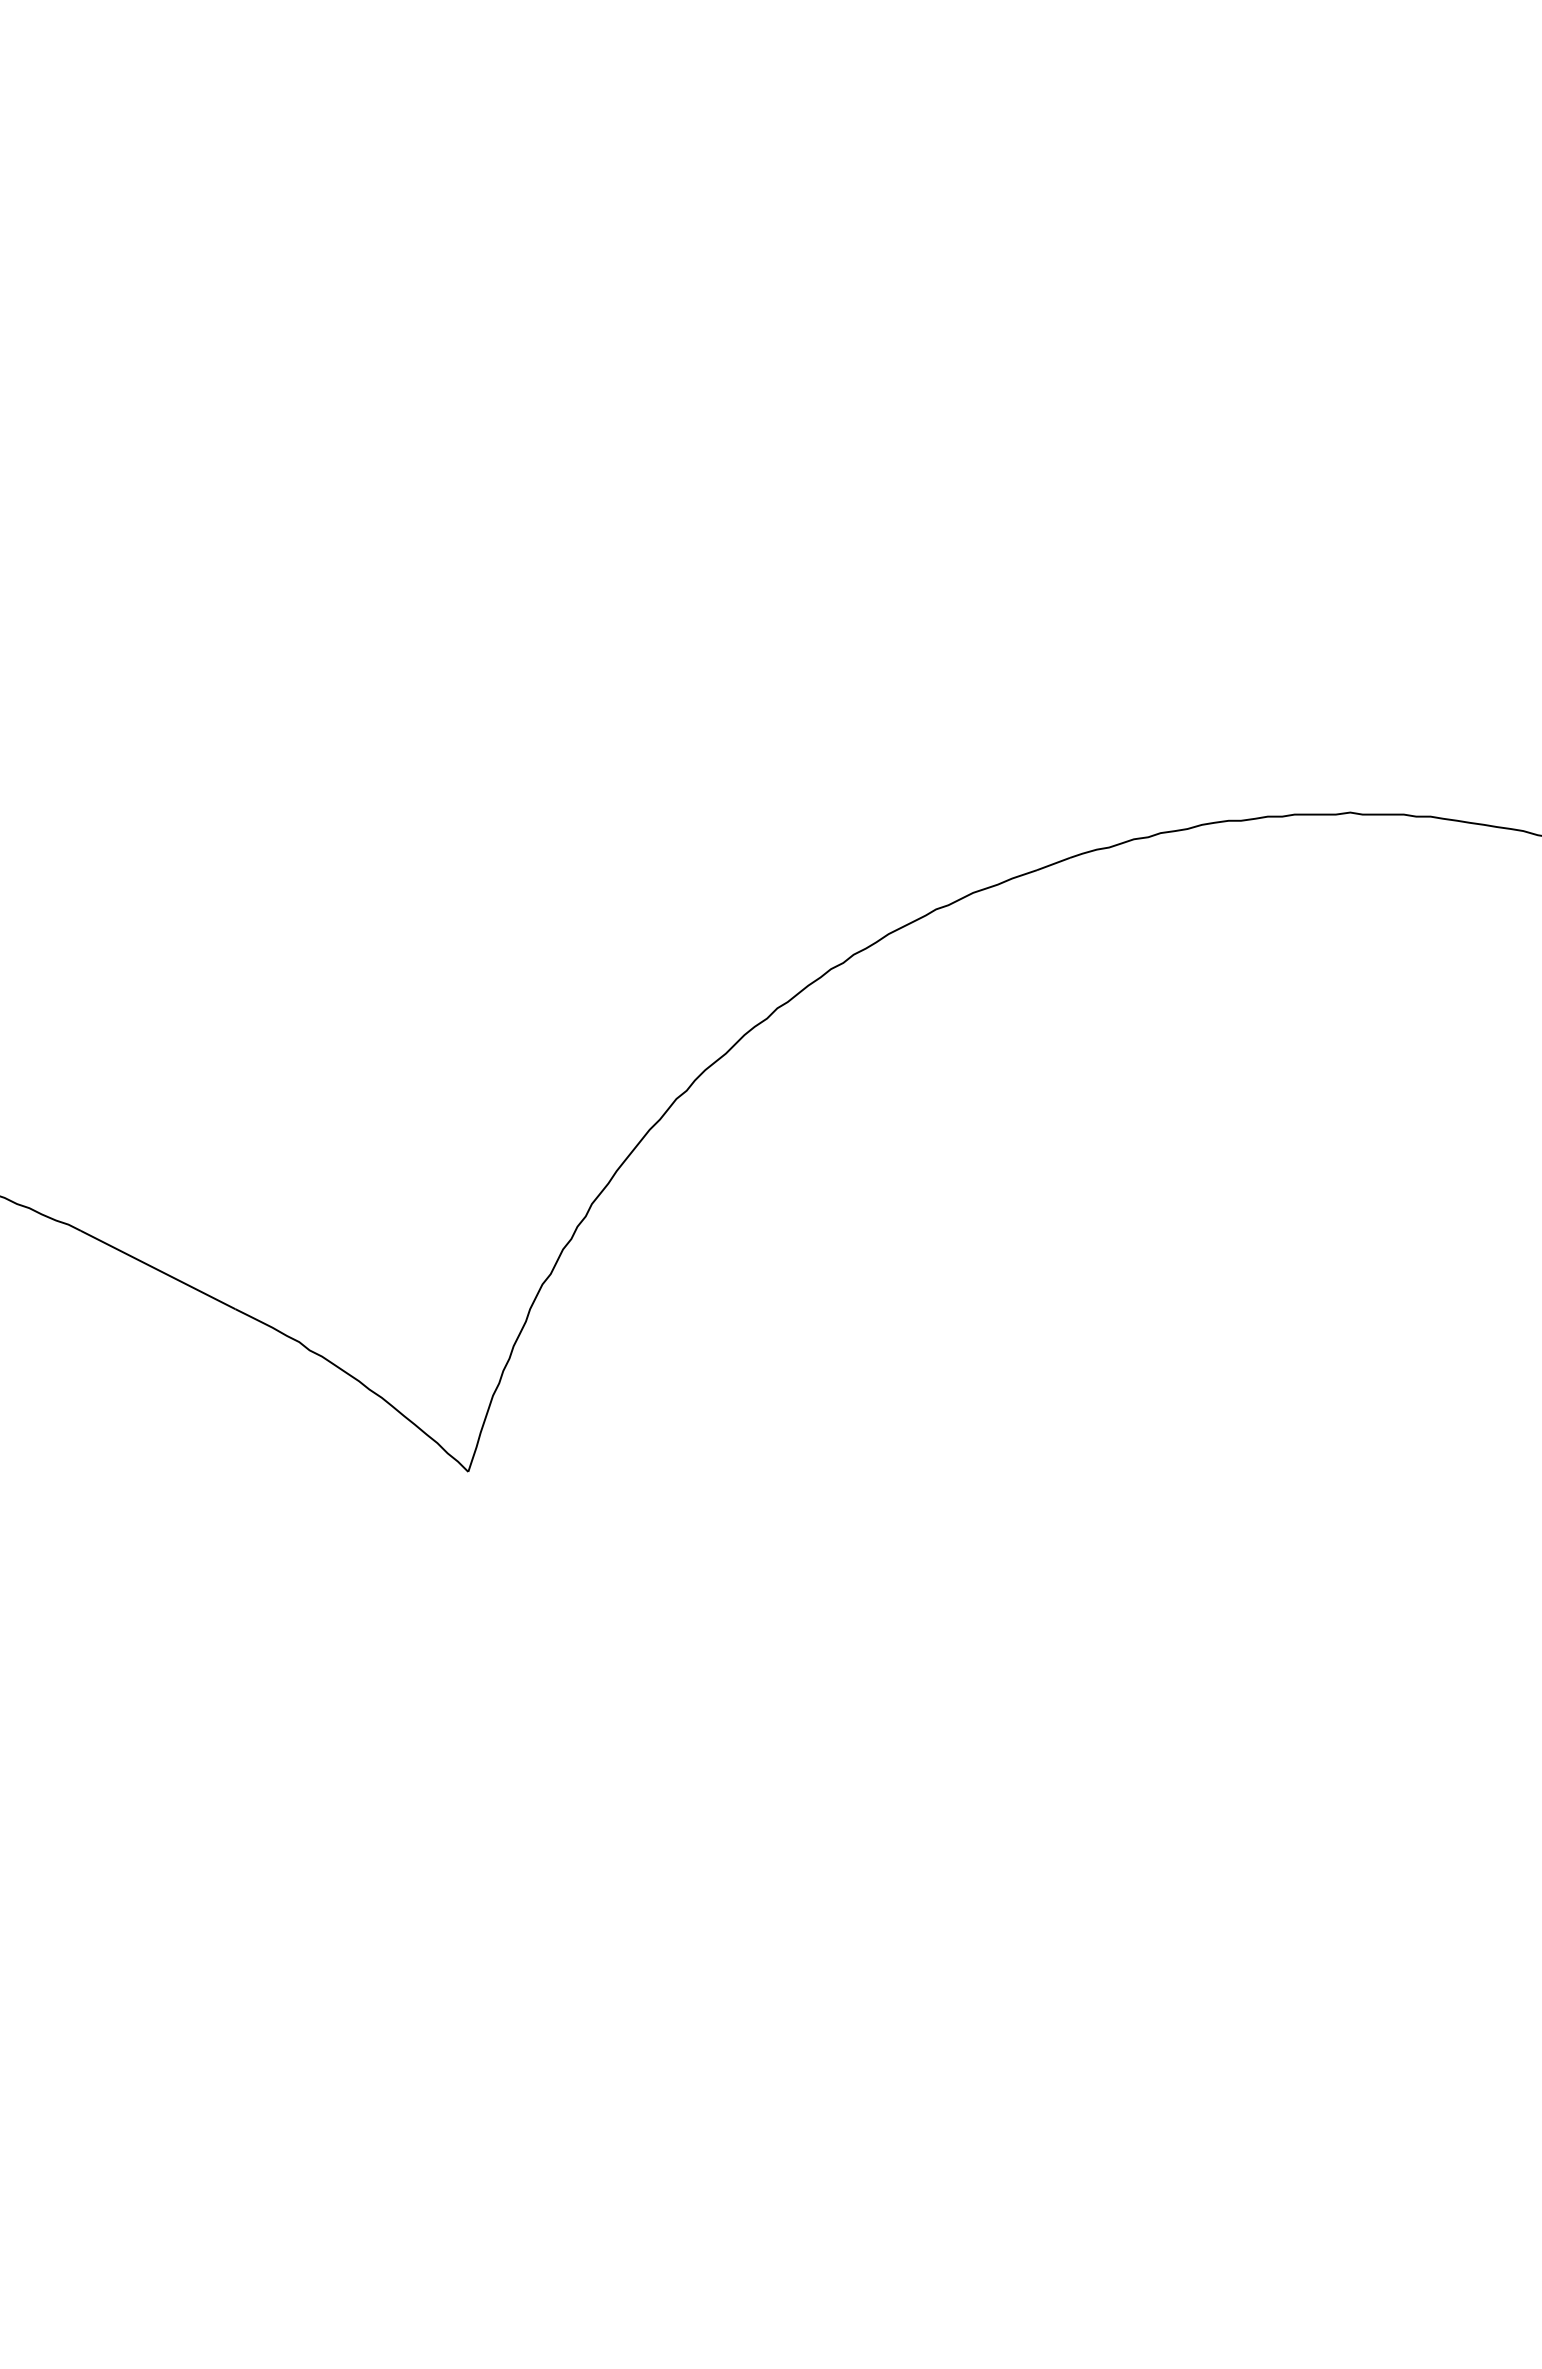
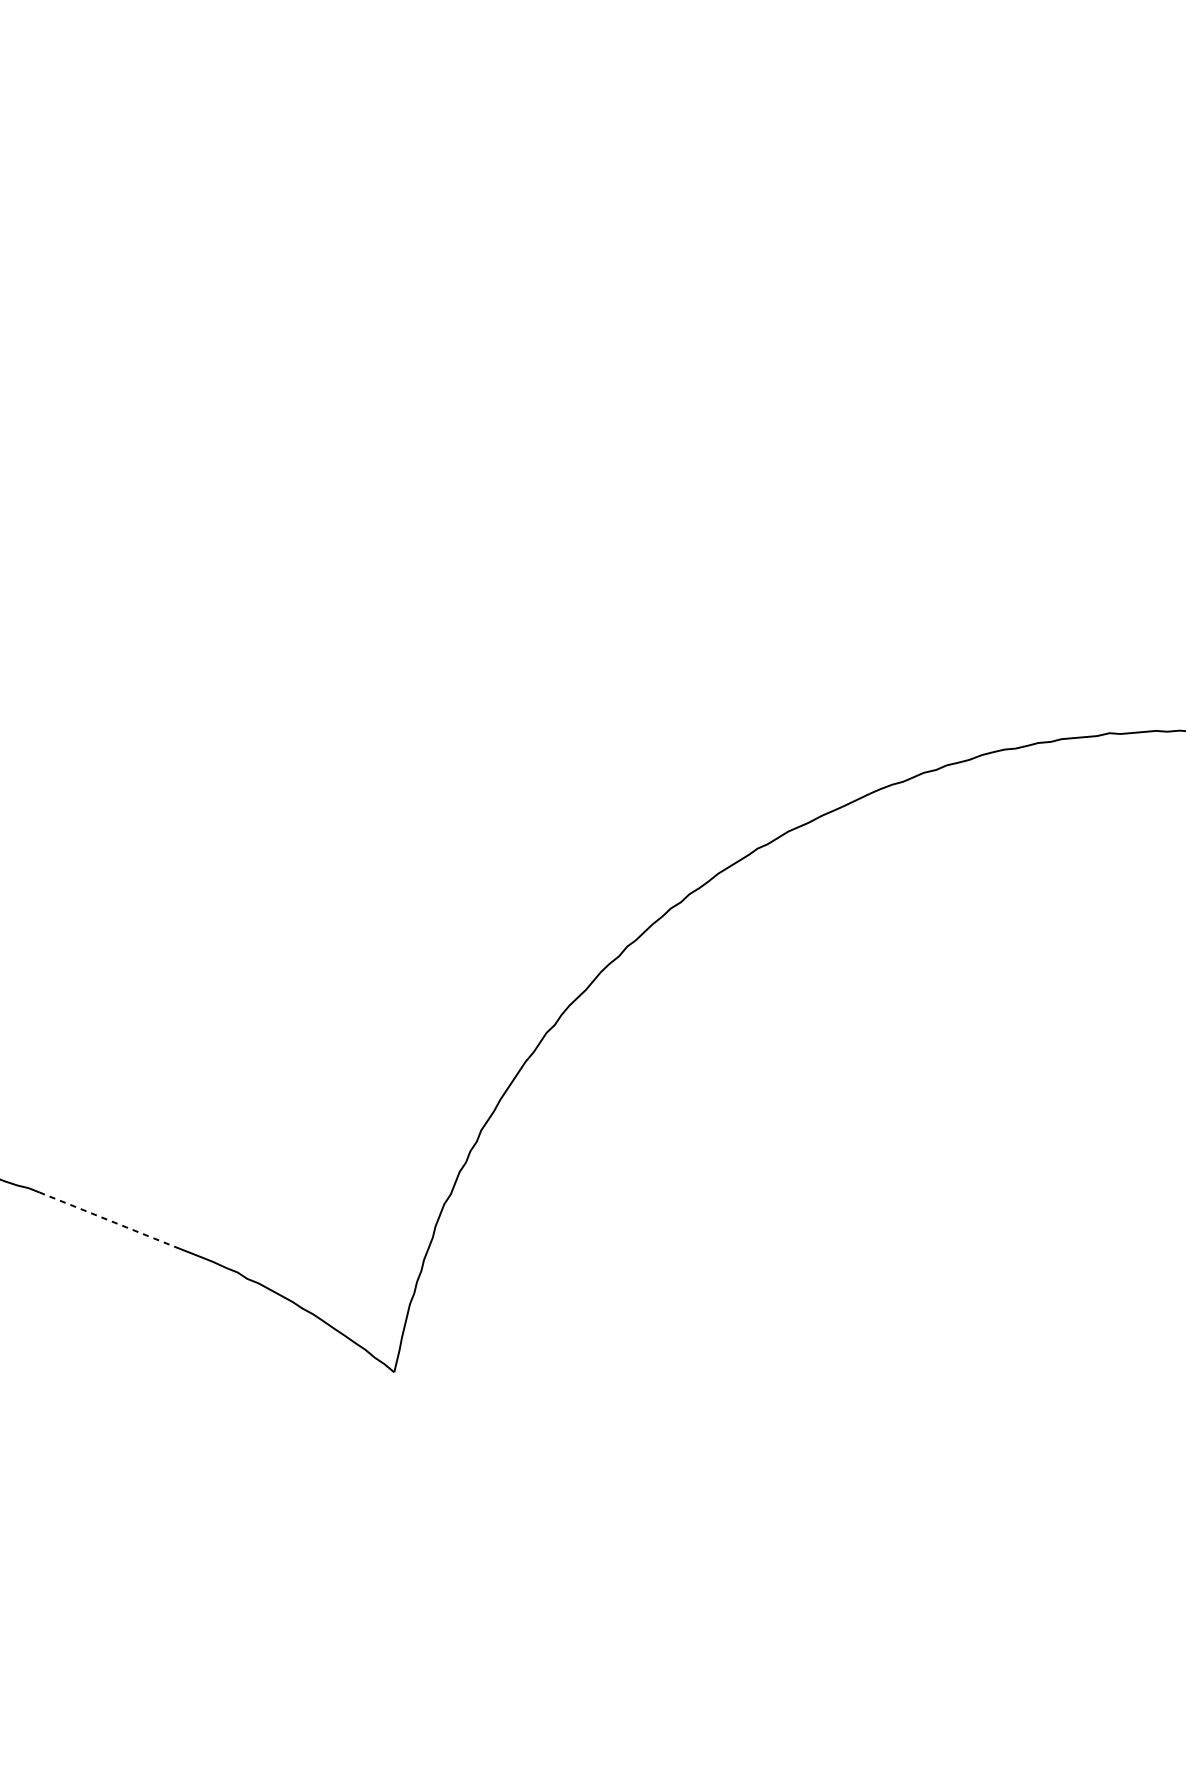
line: (158, 1270) -> (110, 1221), solid -> dashed

